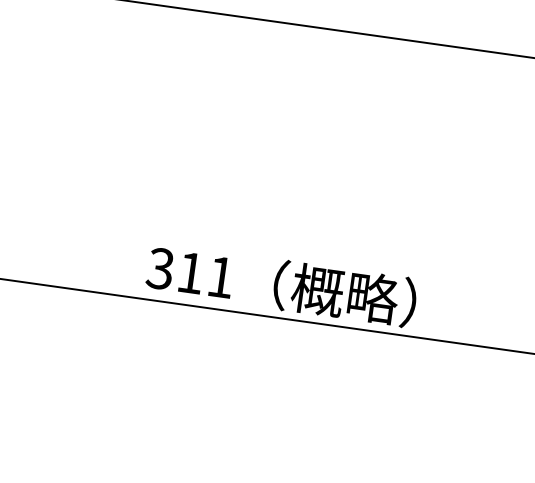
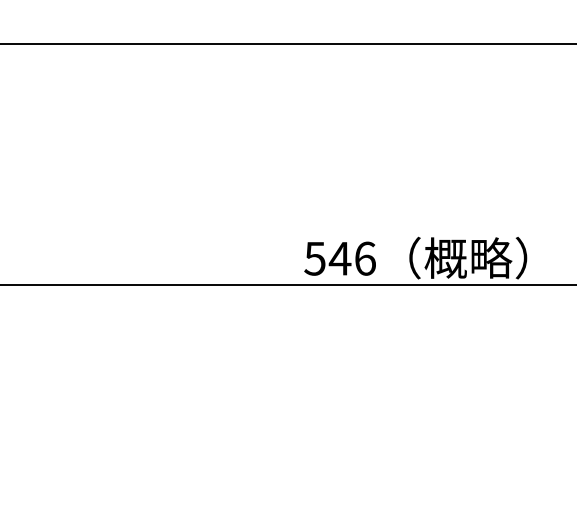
text: (189, 272) -> (339, 258), 311 -> 546

